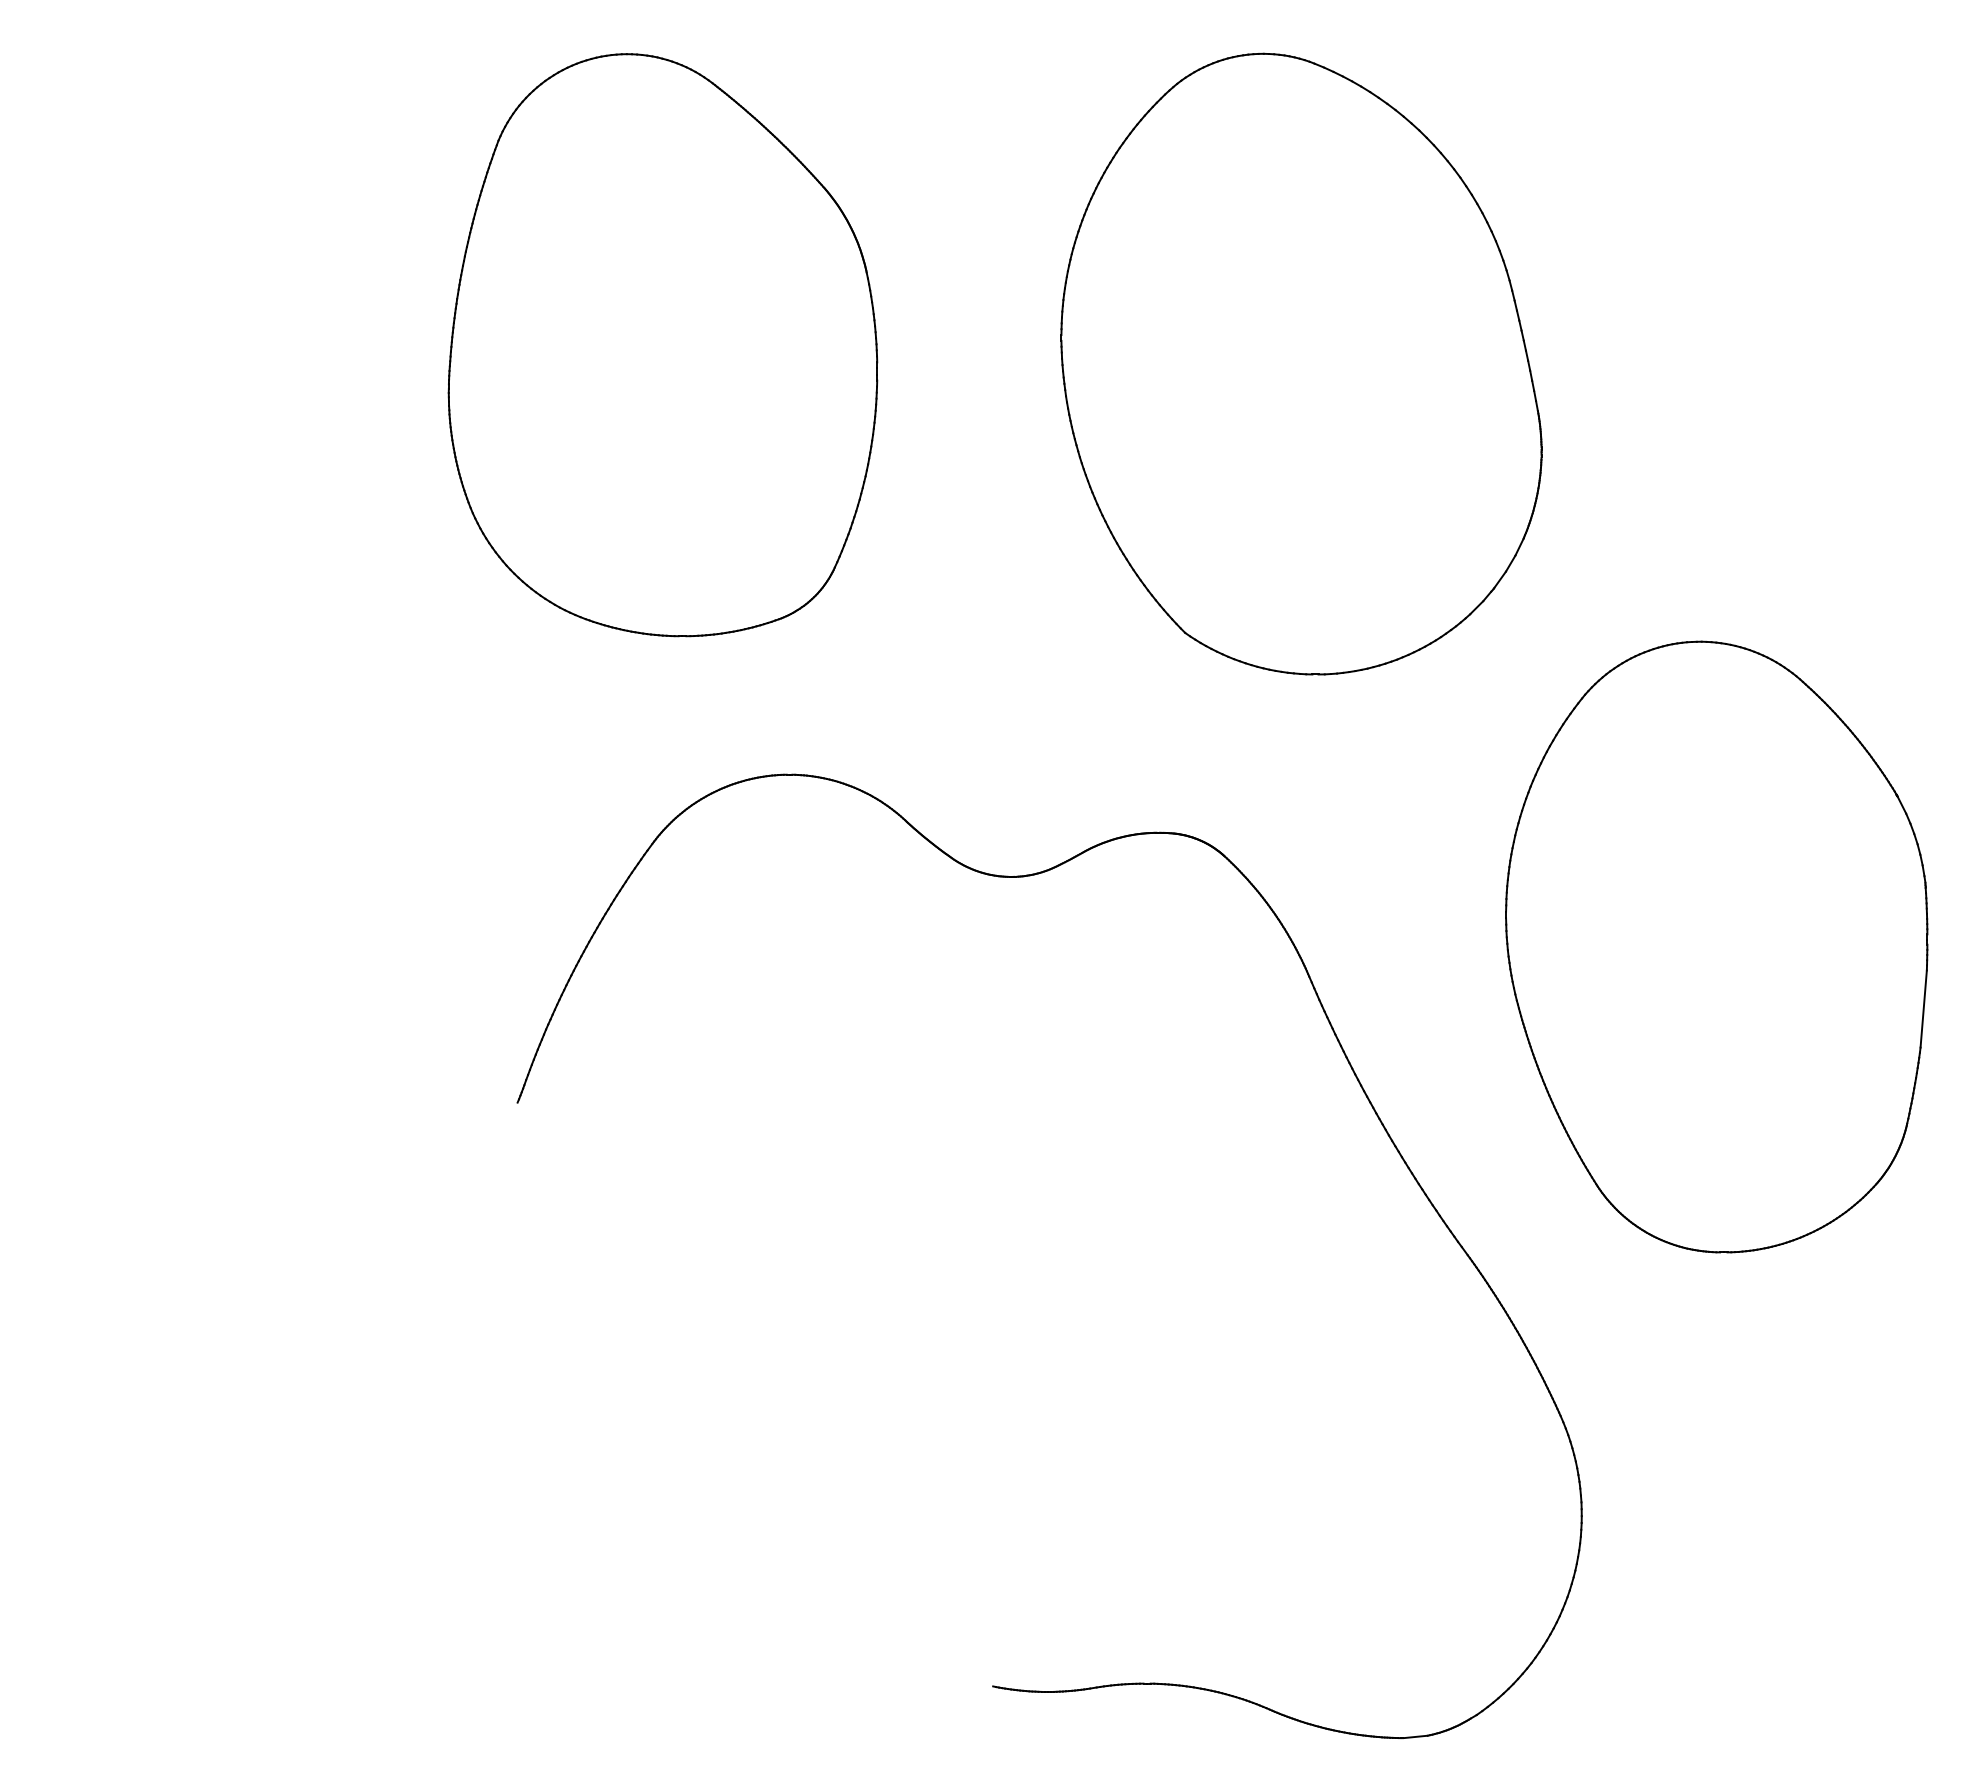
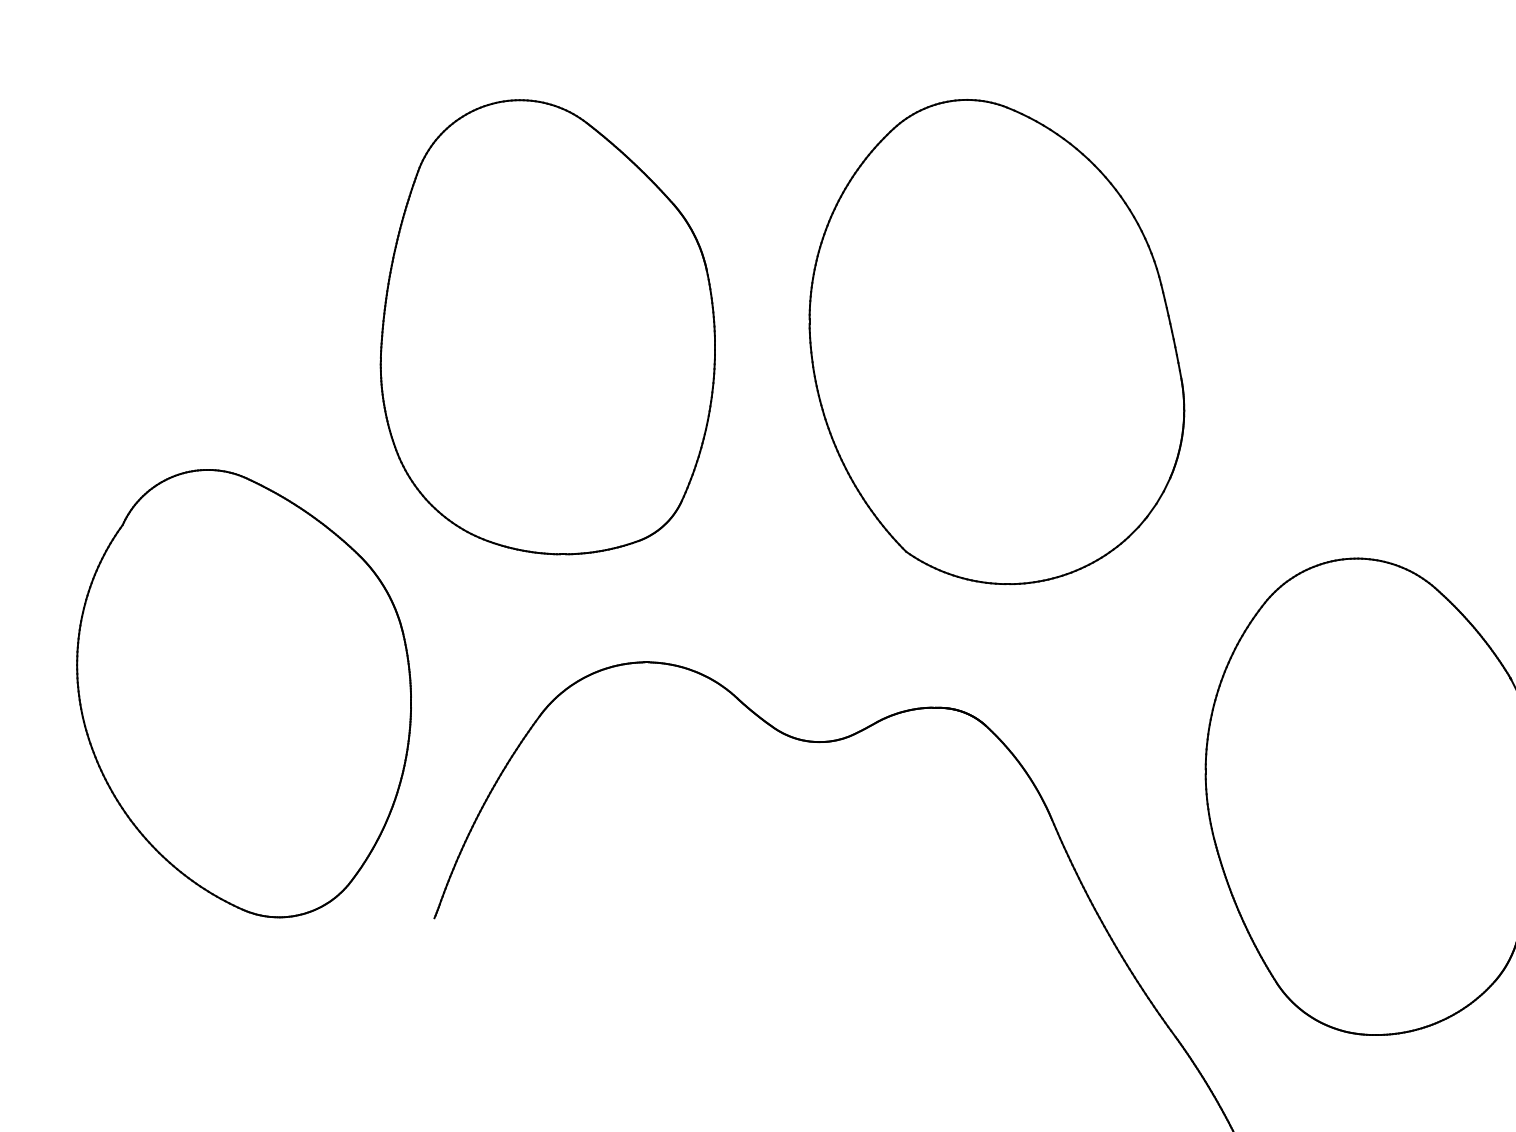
part: (1301, 363) -> (996, 341), moved
part: (273, 814) -> (244, 693), added

